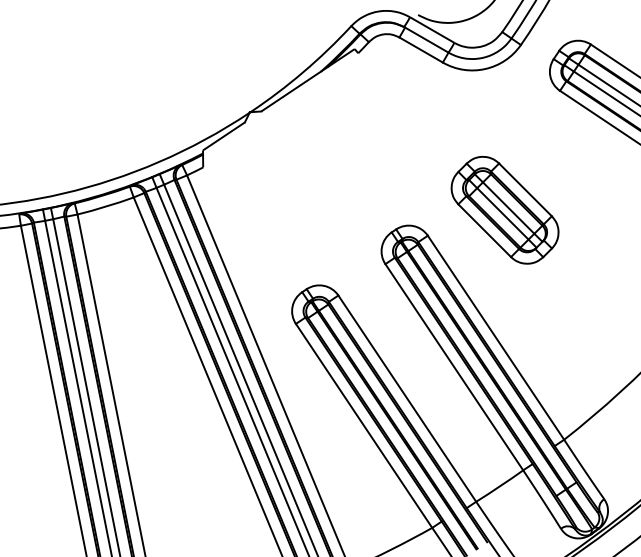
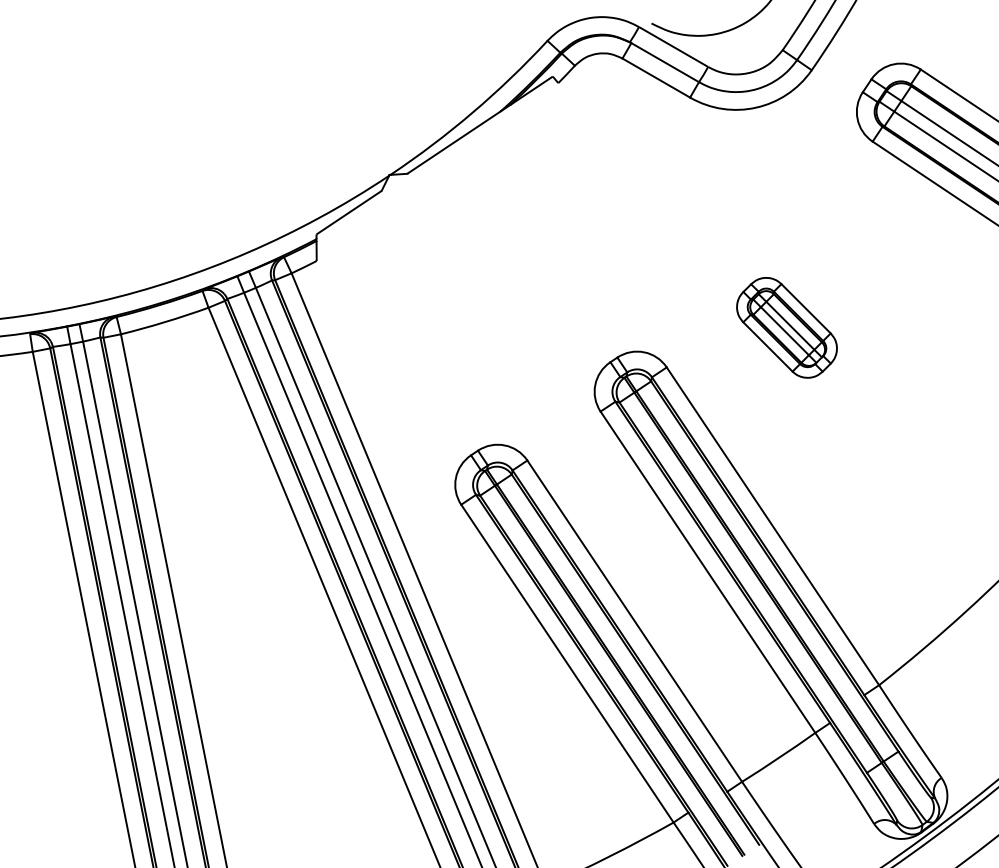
part: (504, 210) -> (786, 328), size x0.6

